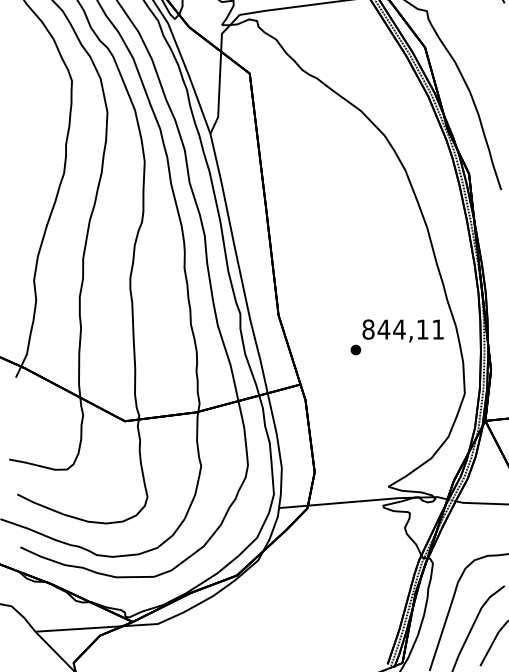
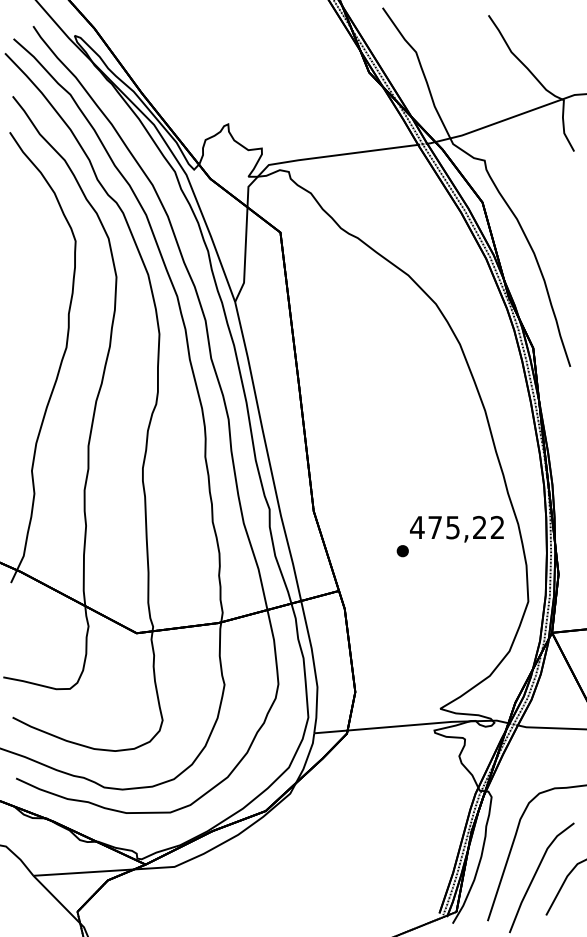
text: (402, 329) -> (456, 527), 844,11 -> 475,22

